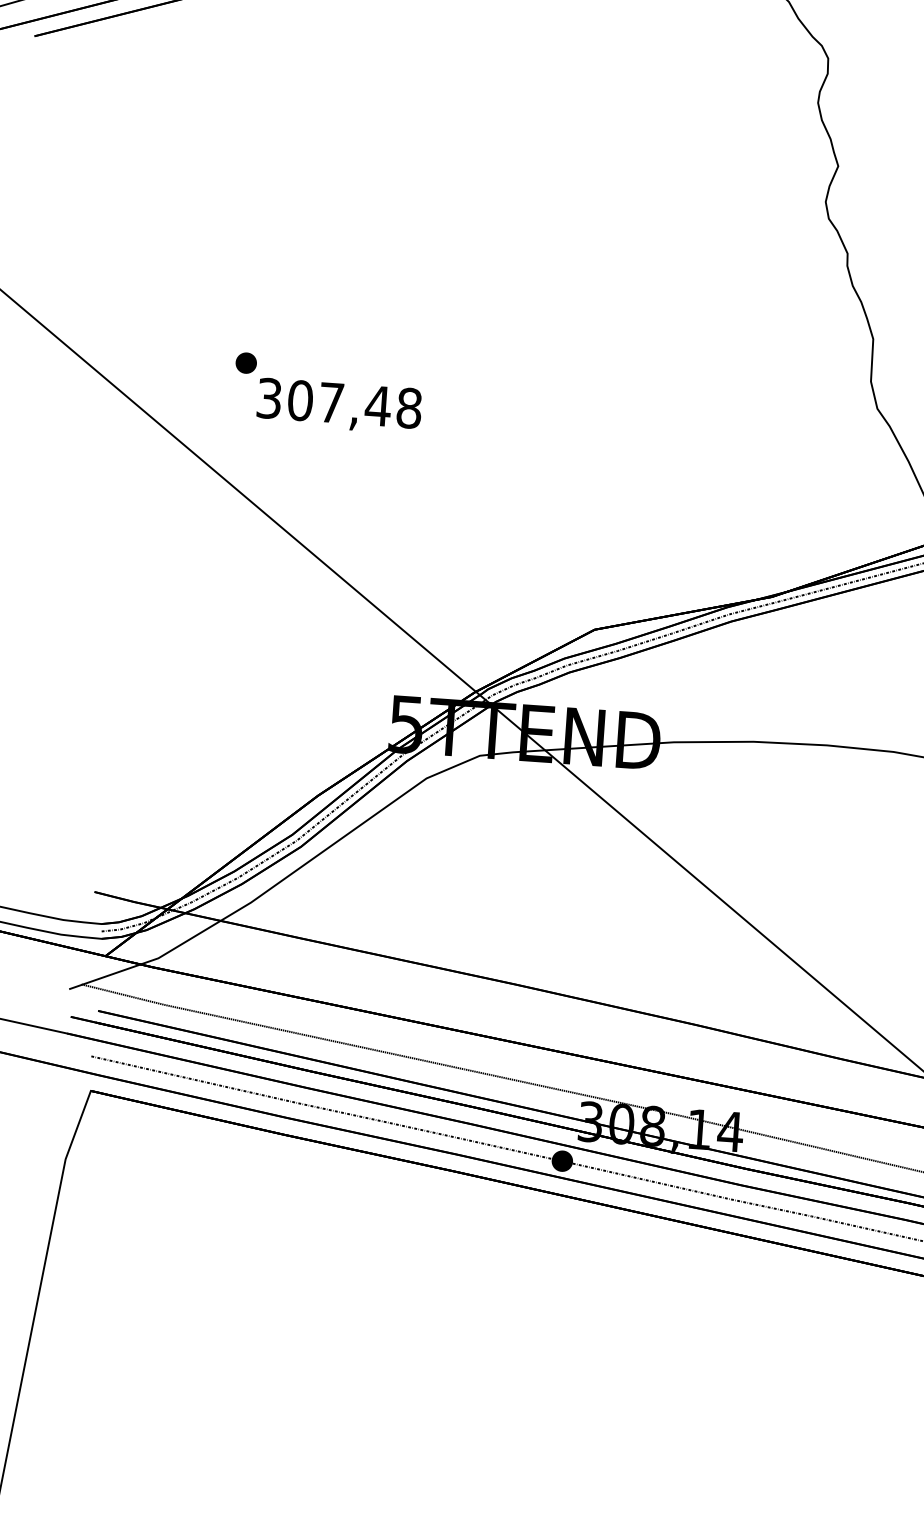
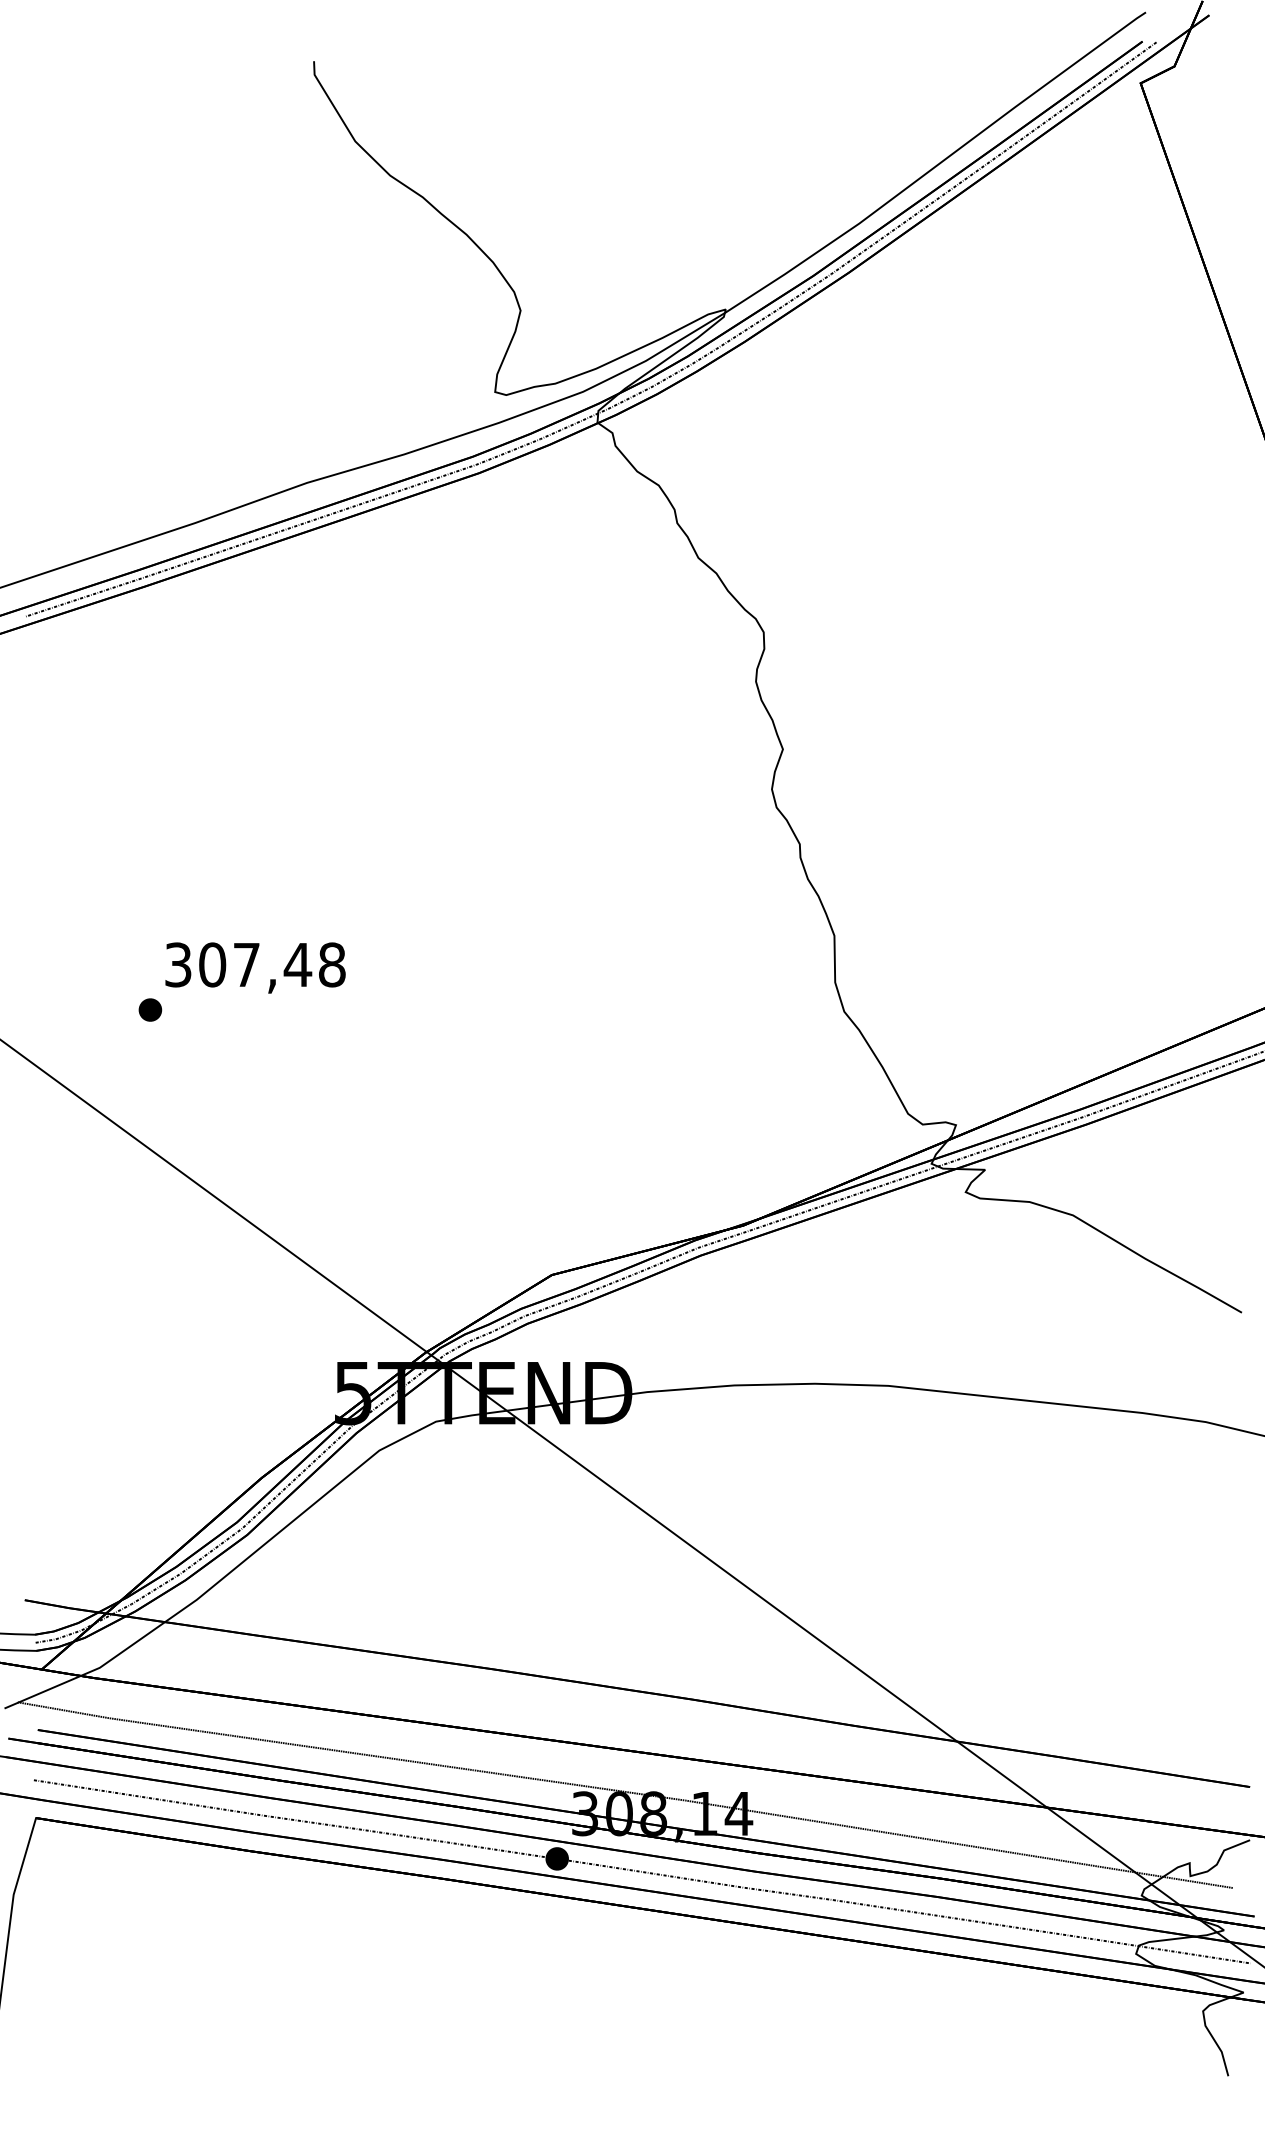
text: (339, 405) -> (255, 967), moved

